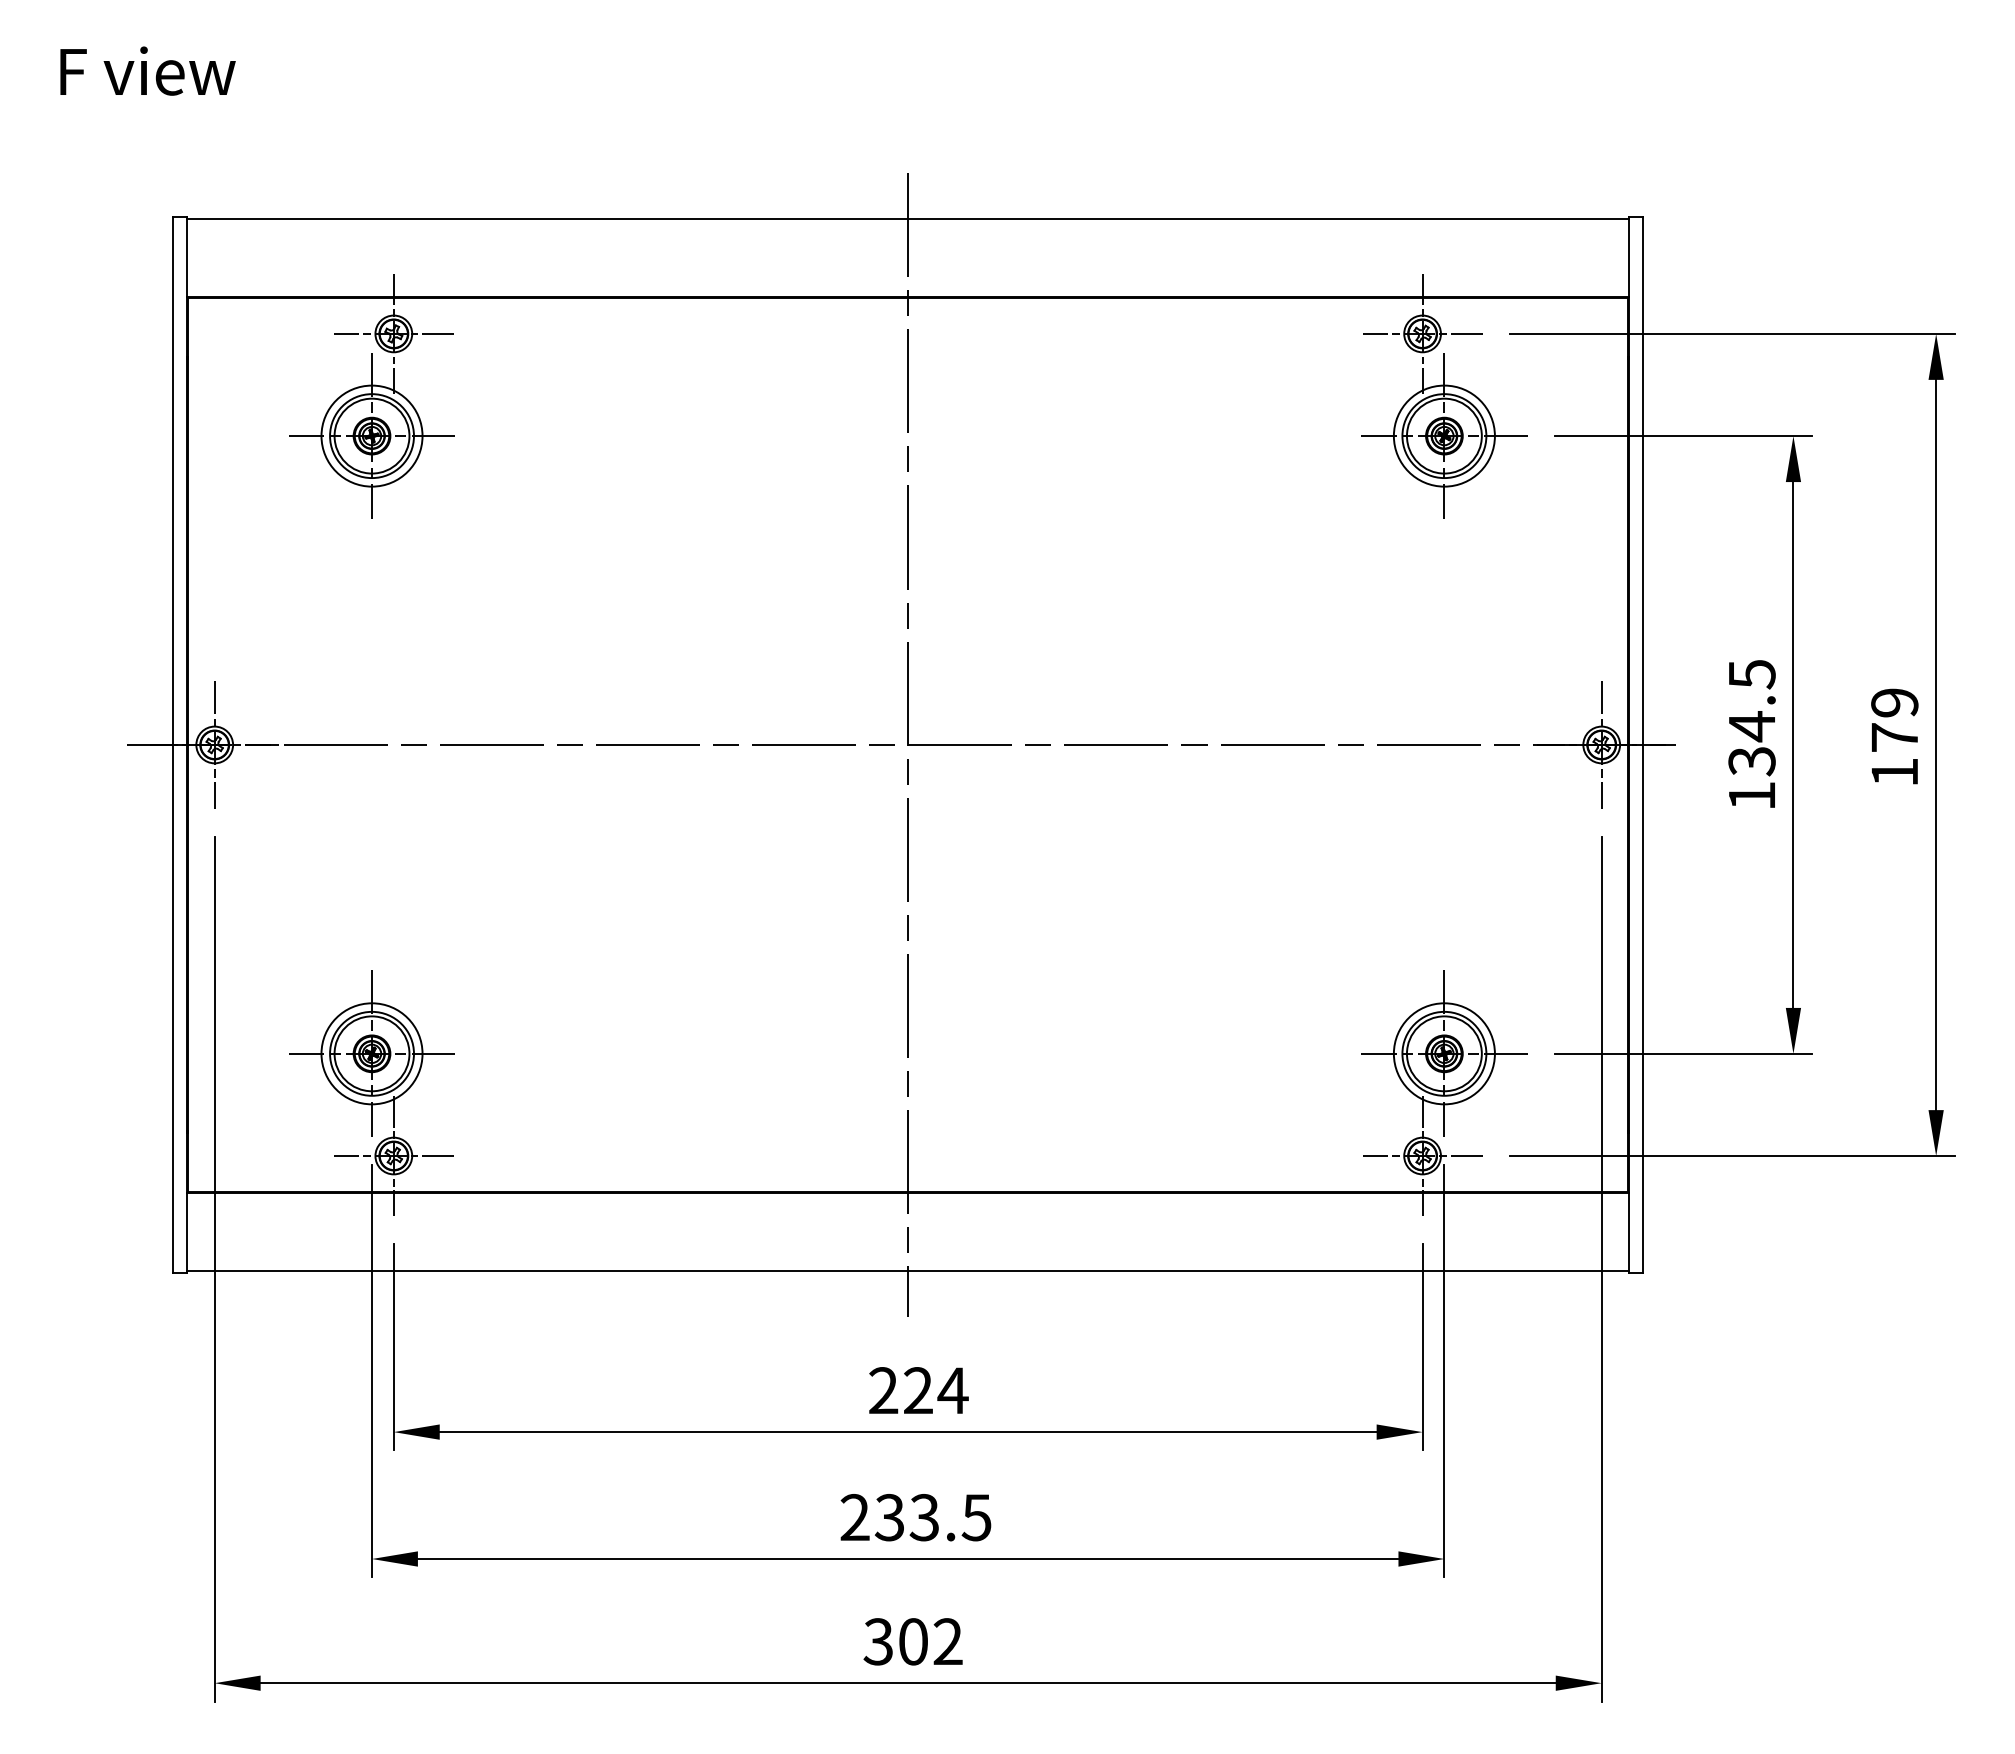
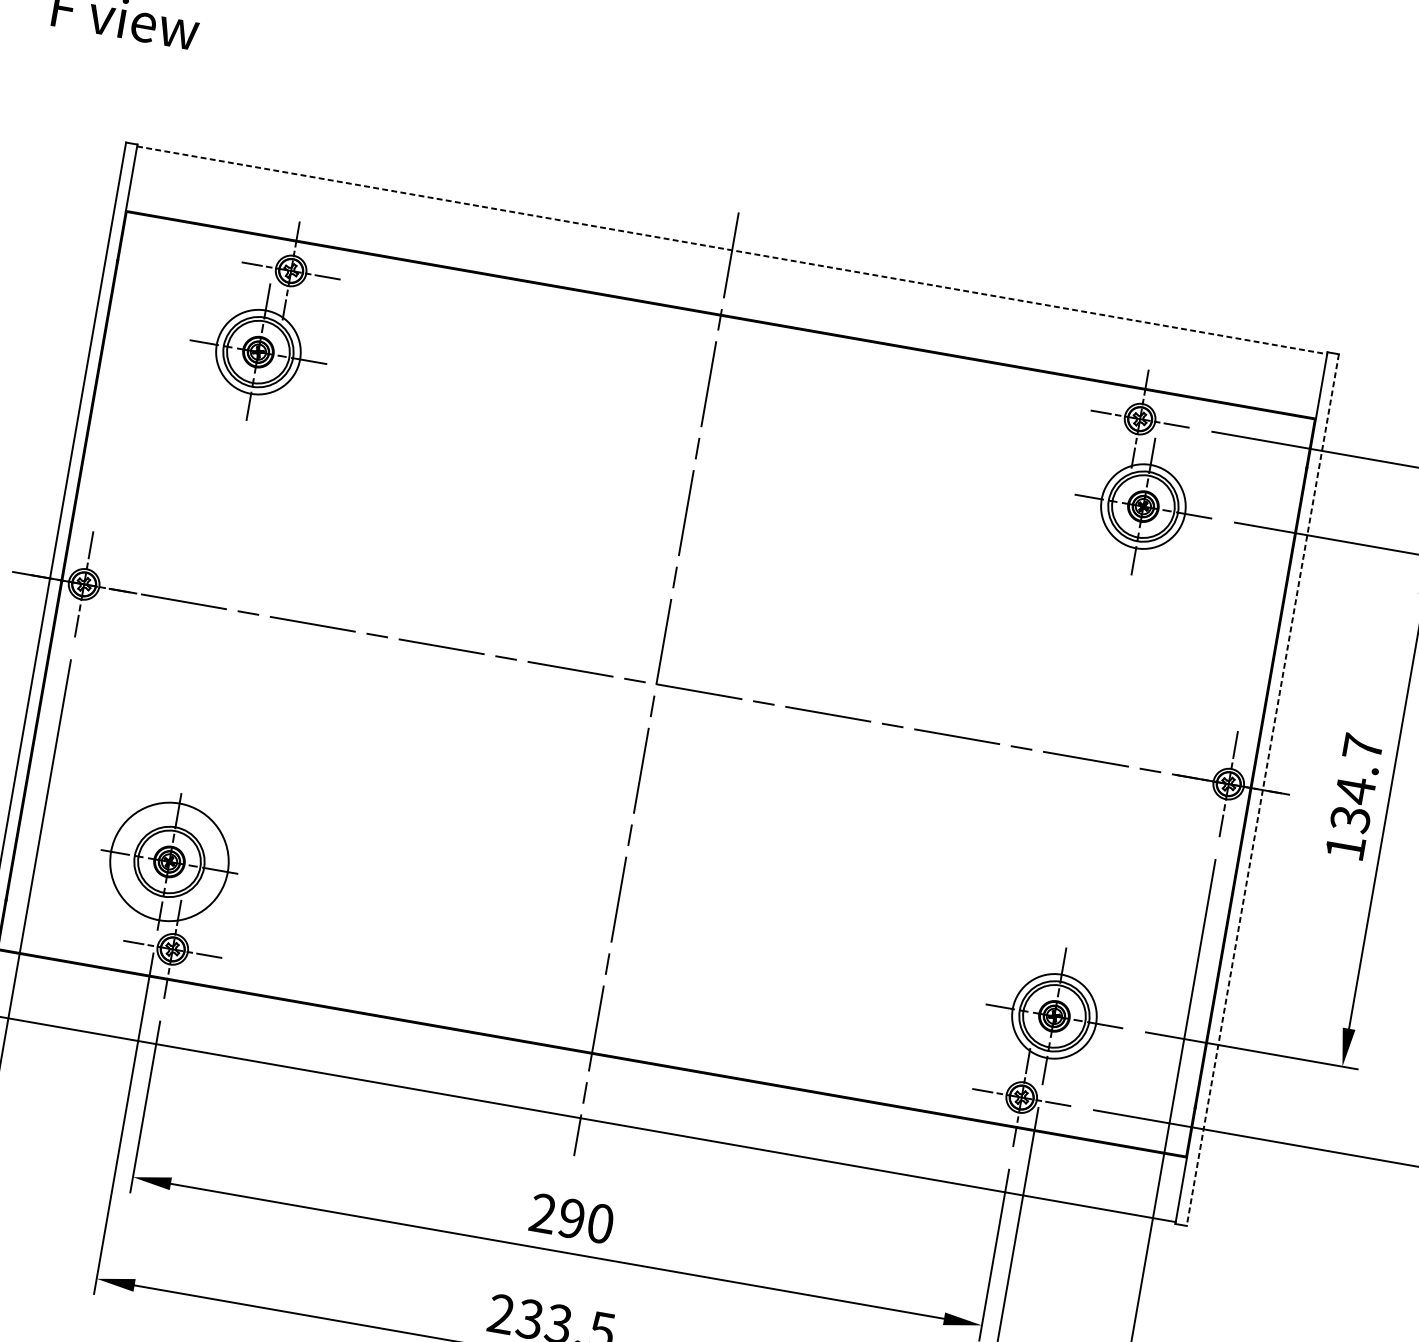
line: (908, 219) -> (732, 250), solid -> dashed
text: (1752, 674) -> (1363, 747), 134.5 -> 134.7
line: (1643, 745) -> (1263, 790), solid -> dashed
circle: (371, 1053) -> (169, 861), size x1.4
text: (936, 1390) -> (586, 1221), 224 -> 290

